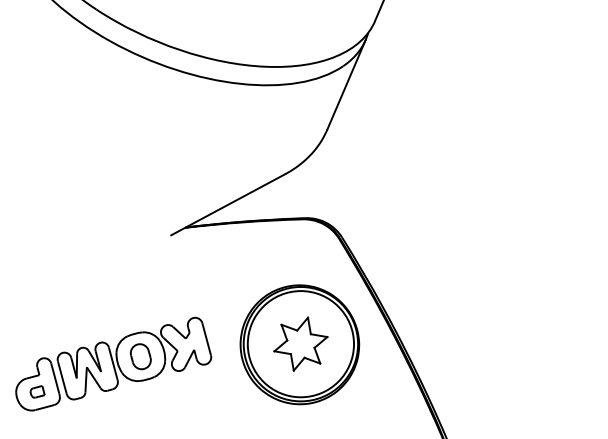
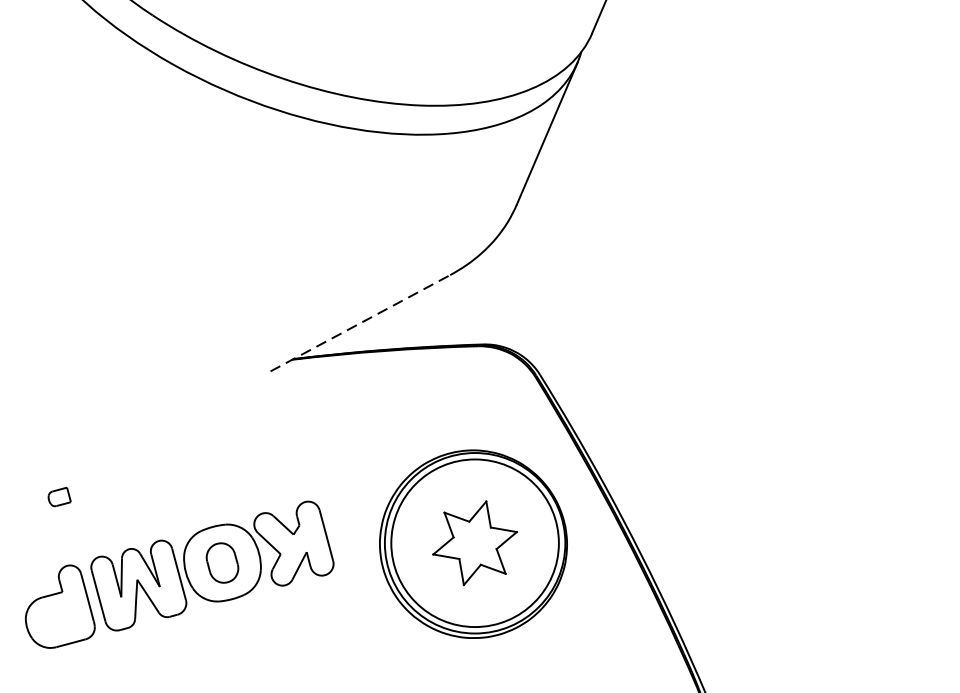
line: (228, 204) -> (360, 322), solid -> dashed
part: (37, 391) -> (59, 496), moved

